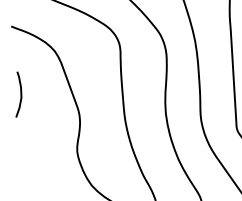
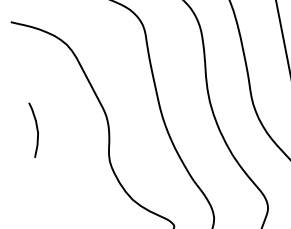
curve: (20, 94) -> (36, 129), moved

